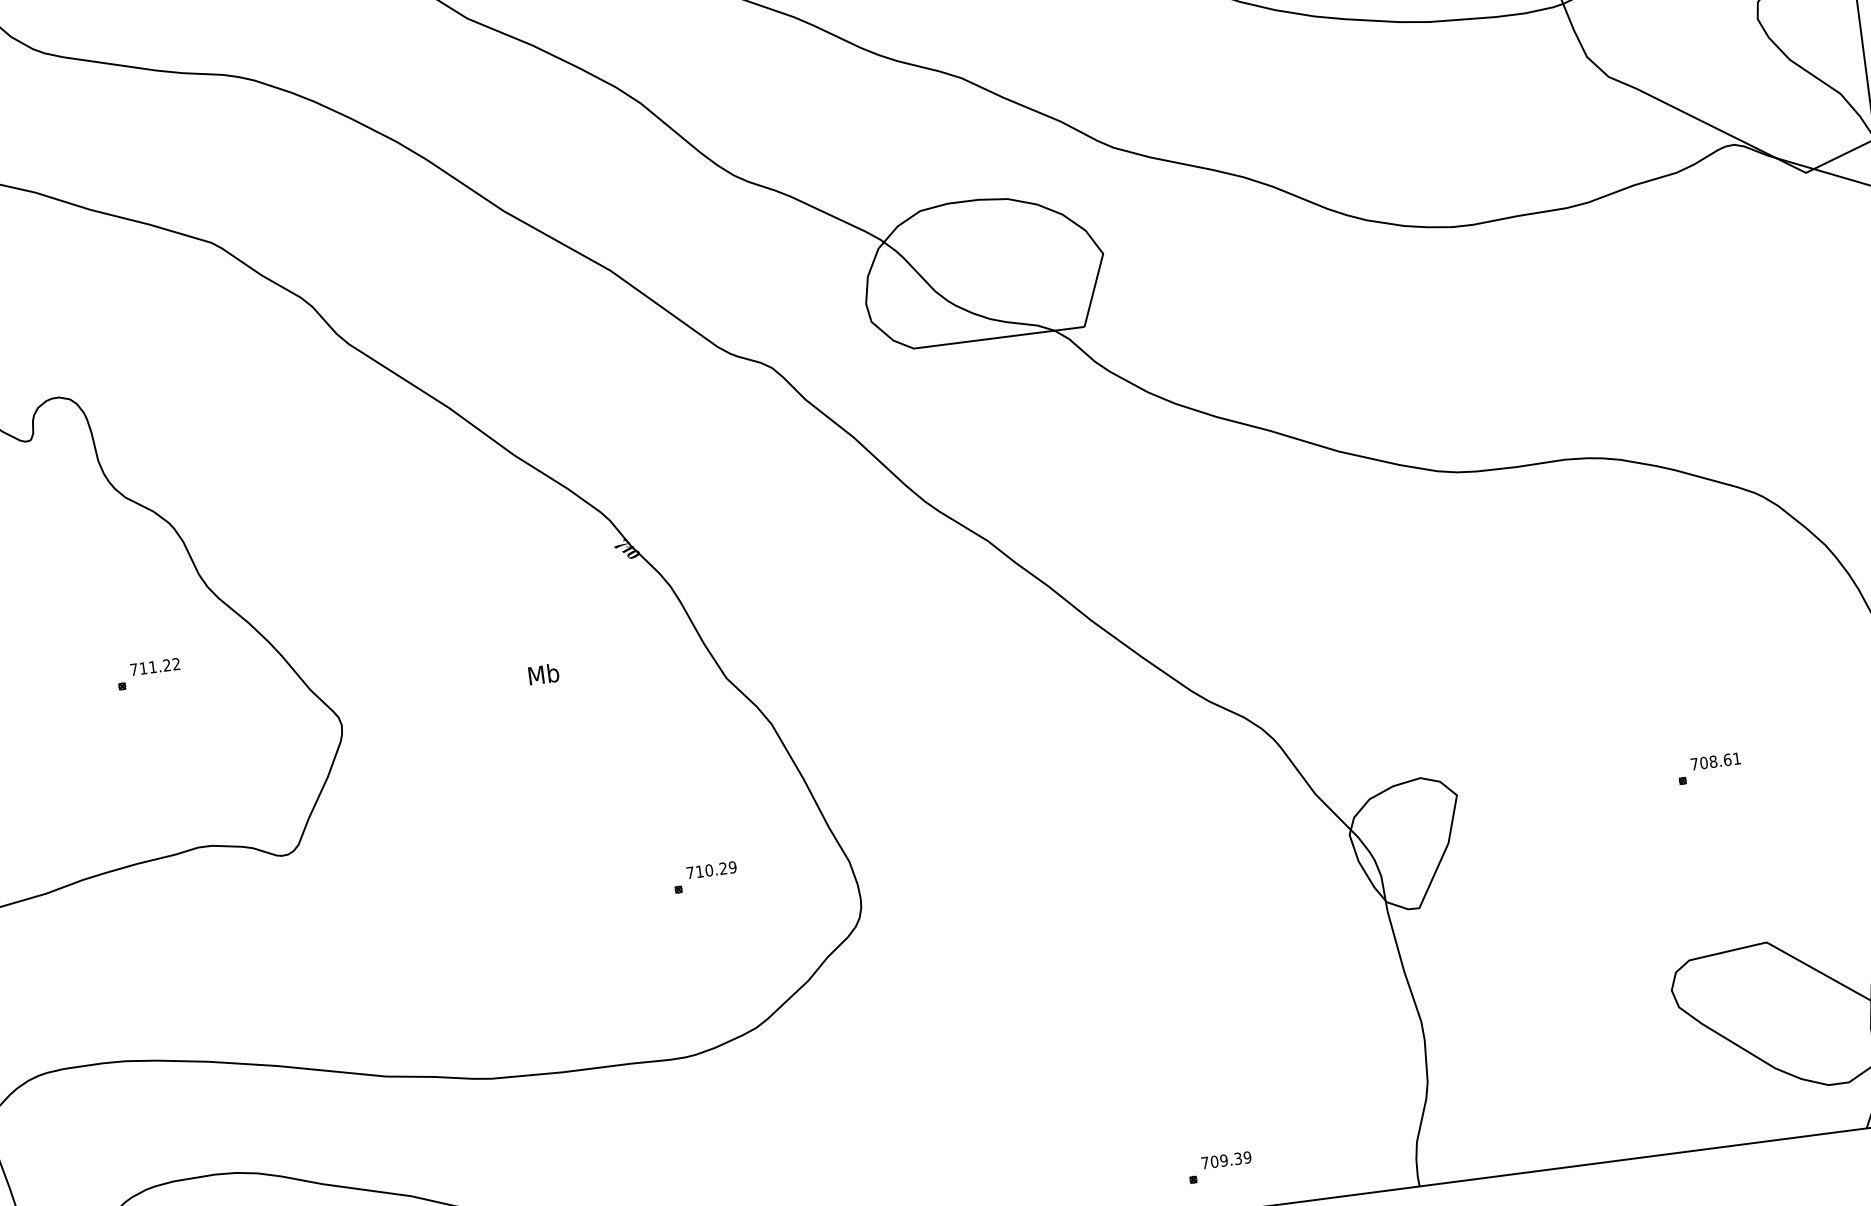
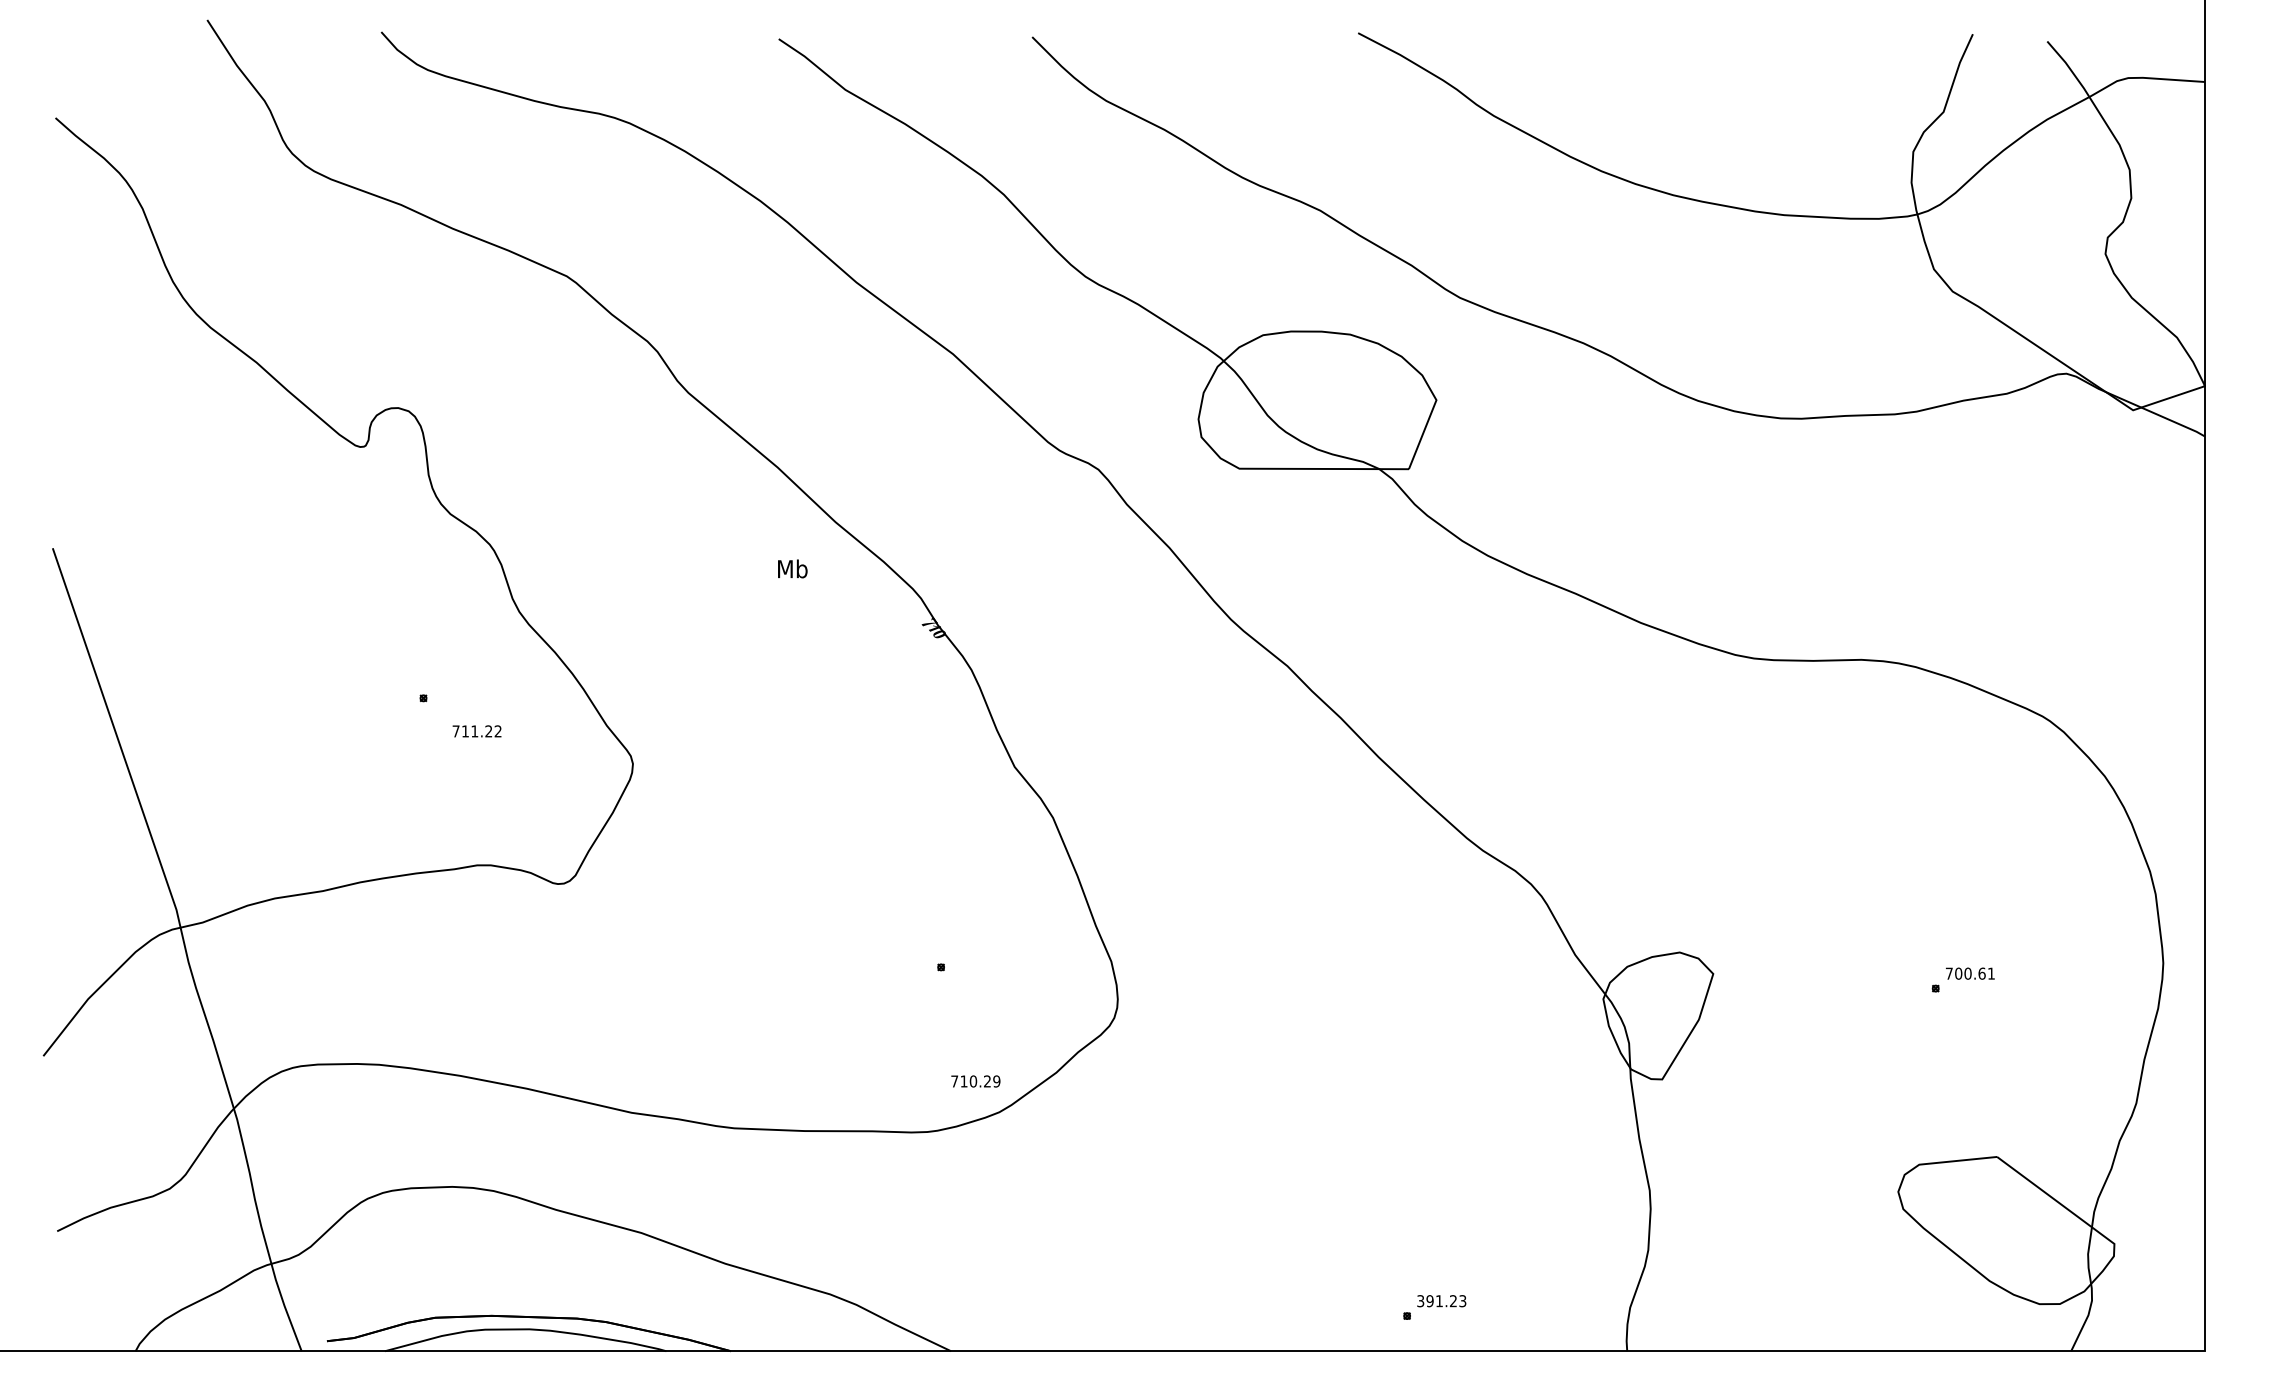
text: (154, 667) -> (476, 731), moved
text: (543, 673) -> (792, 568), moved
text: (1712, 761) -> (1967, 973), 708.61 -> 700.61
text: (711, 870) -> (975, 1081), moved
text: (1226, 1160) -> (1441, 1301), 709.39 -> 391.23

